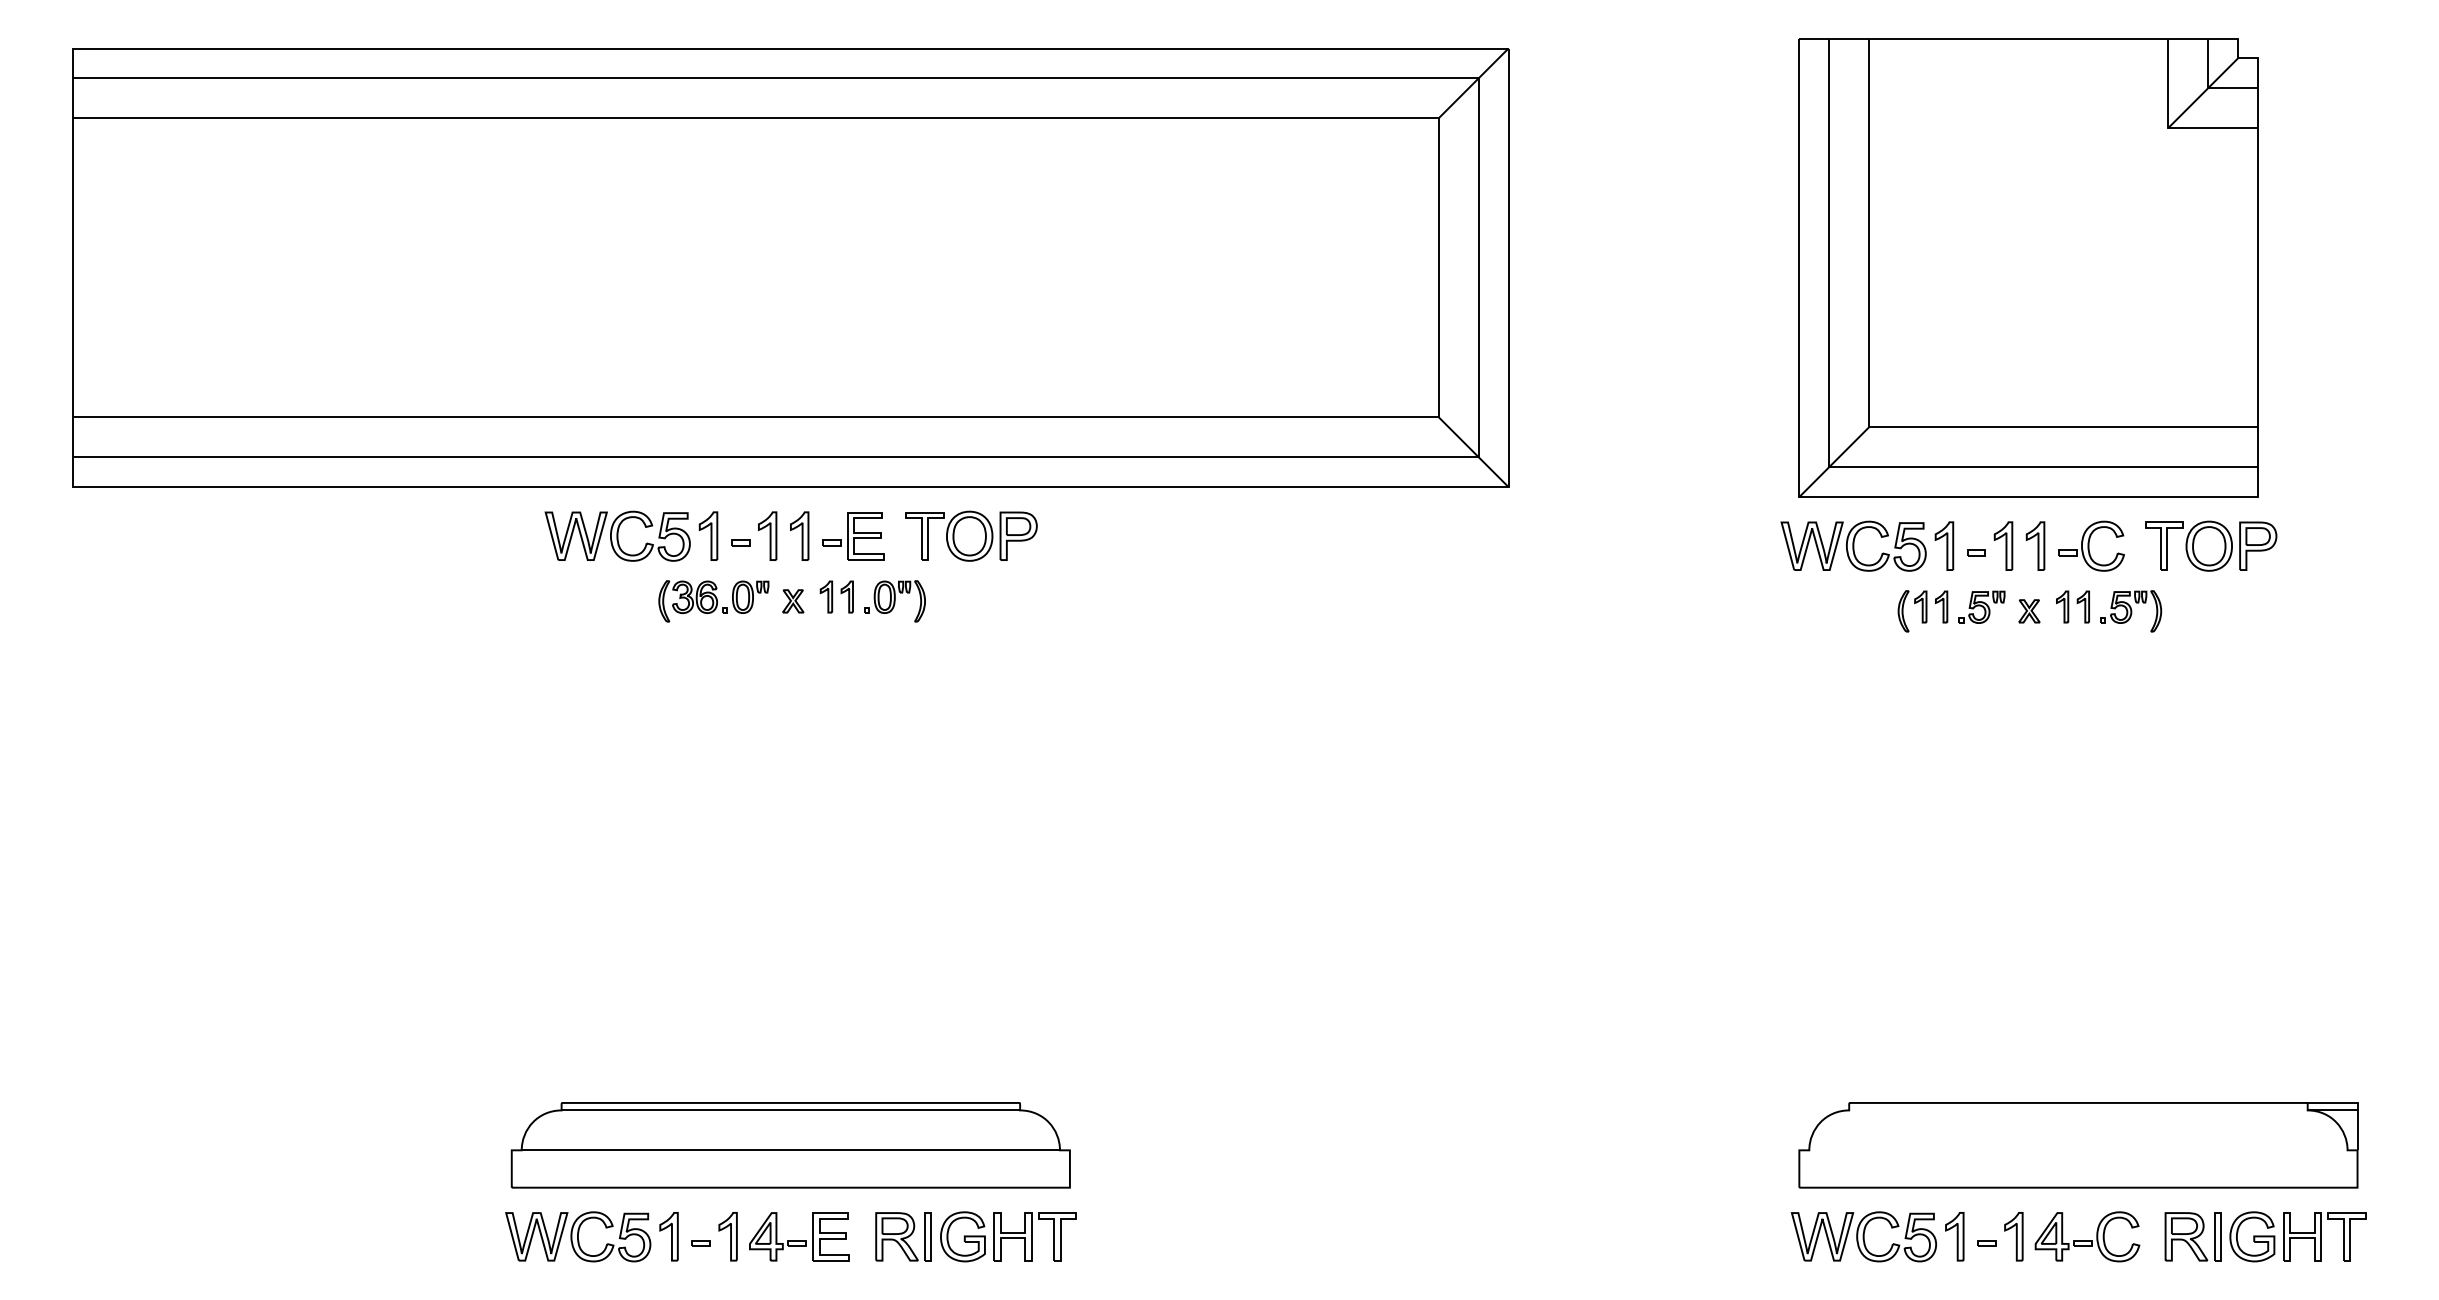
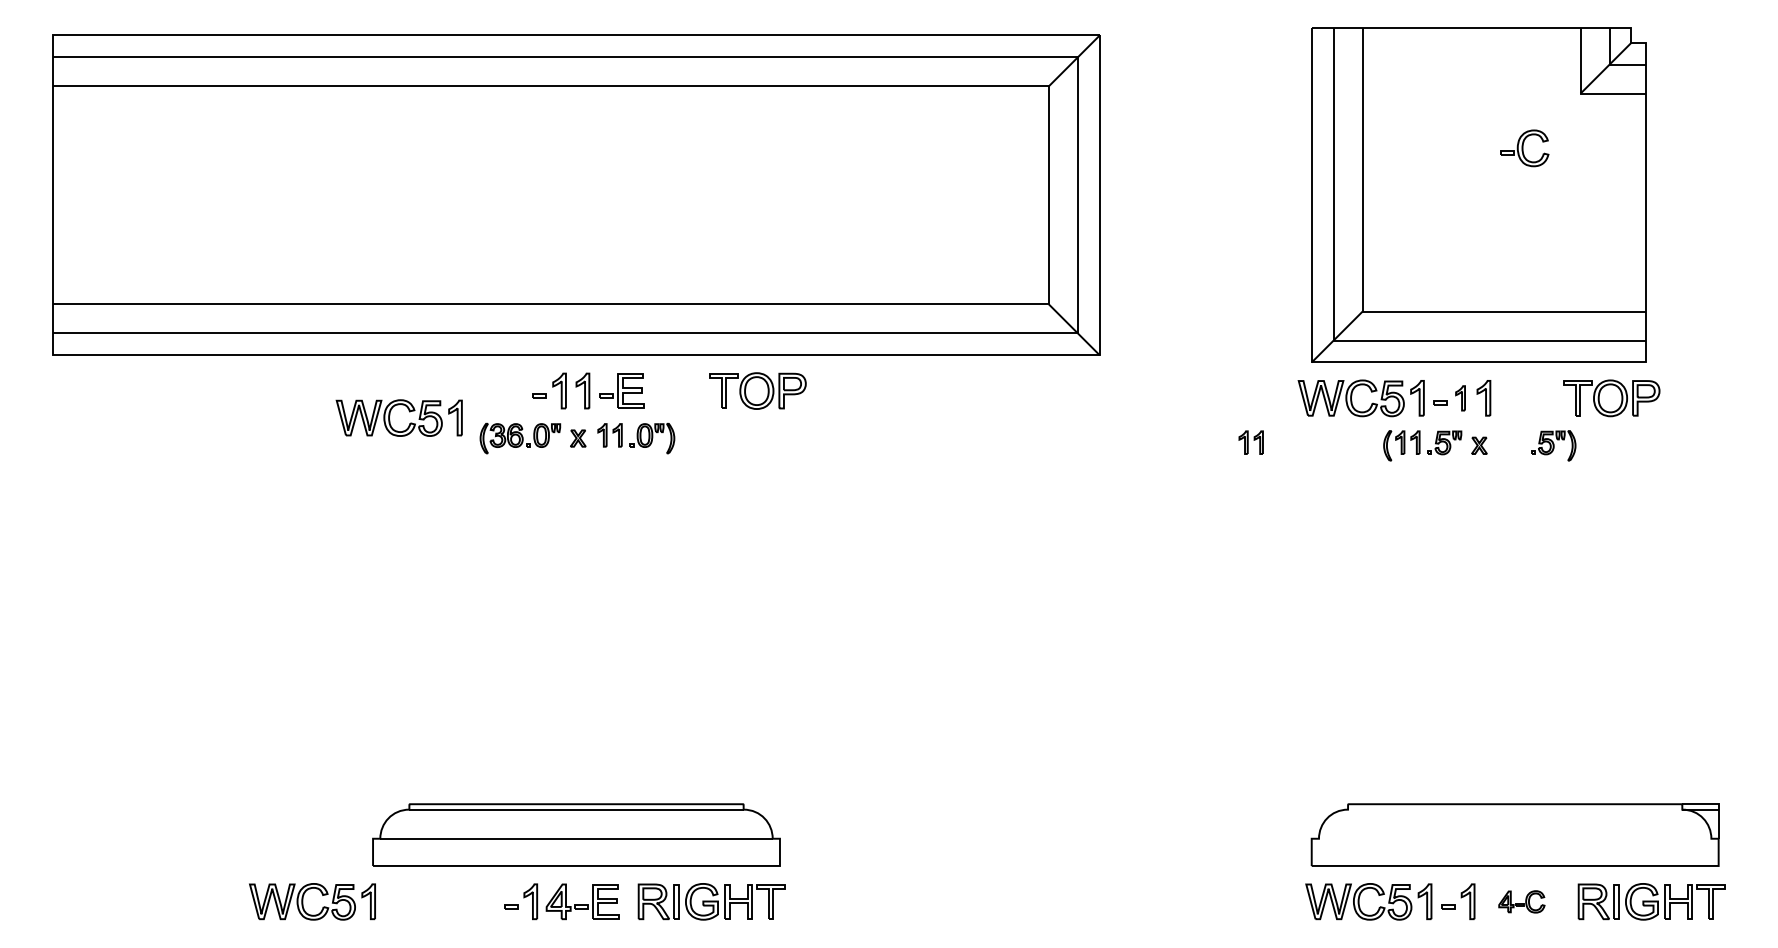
part: (619, 532) -> (390, 415), moved
part: (970, 535) -> (757, 390), moved
part: (2003, 546) -> (1460, 398), size x0.7
part: (2091, 546) -> (1524, 148), moved
part: (2072, 606) -> (1250, 442), moved
part: (579, 1236) -> (303, 901), moved
part: (2087, 1236) -> (1521, 901), size x0.6

